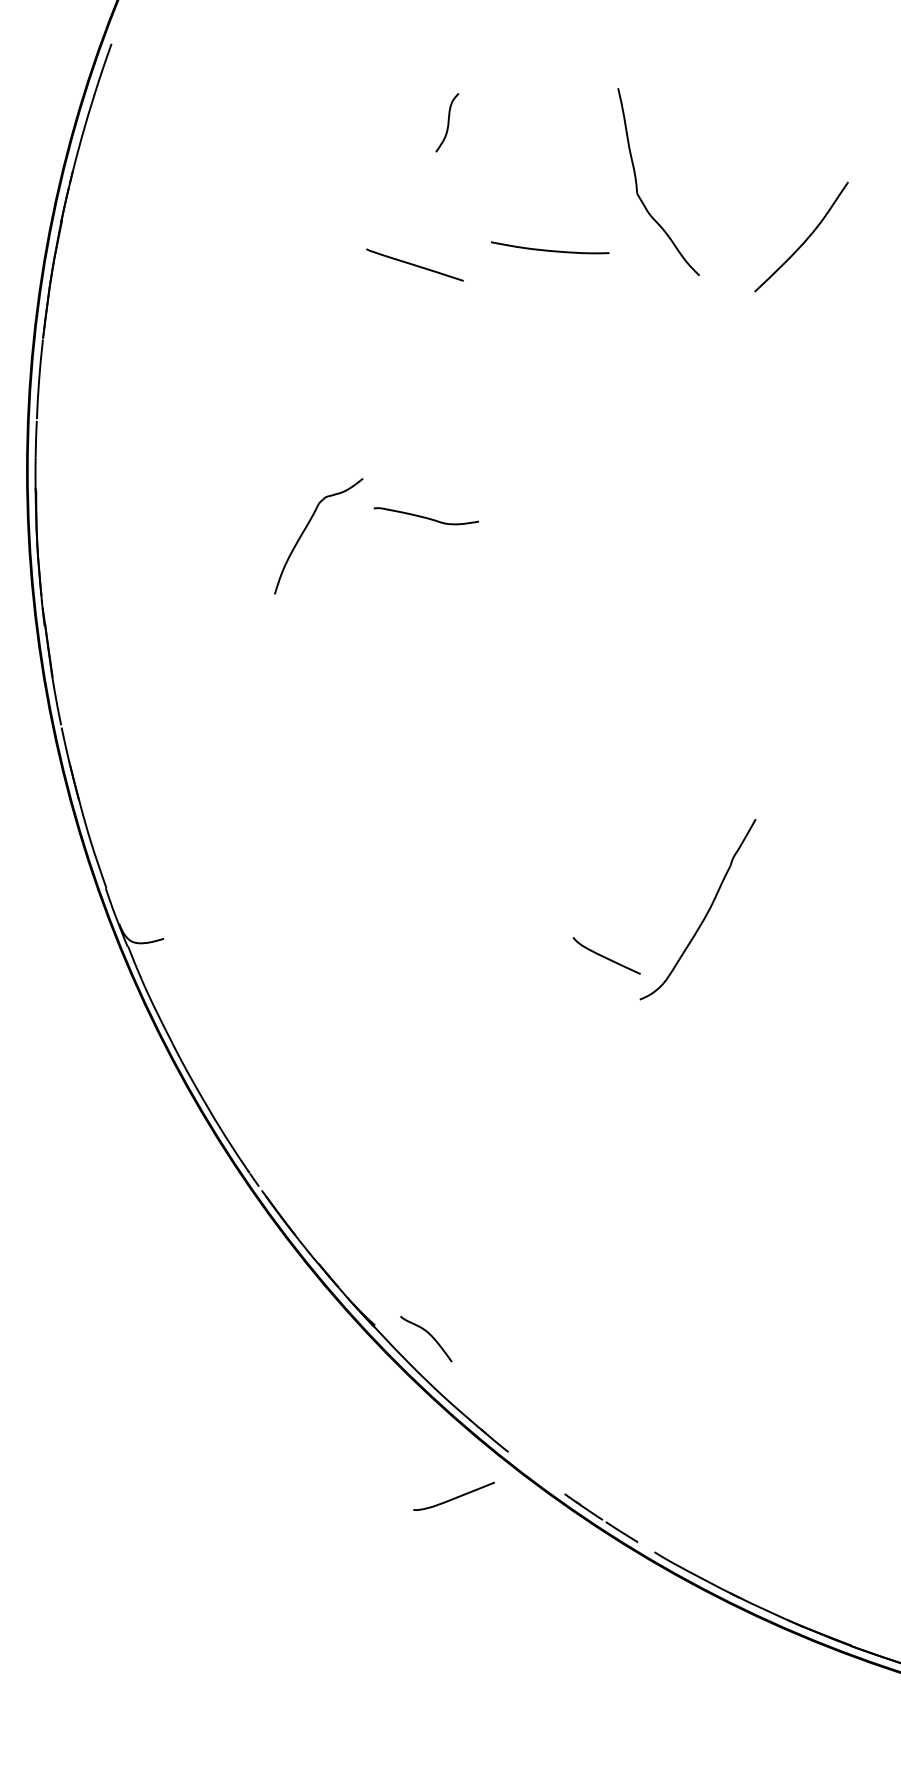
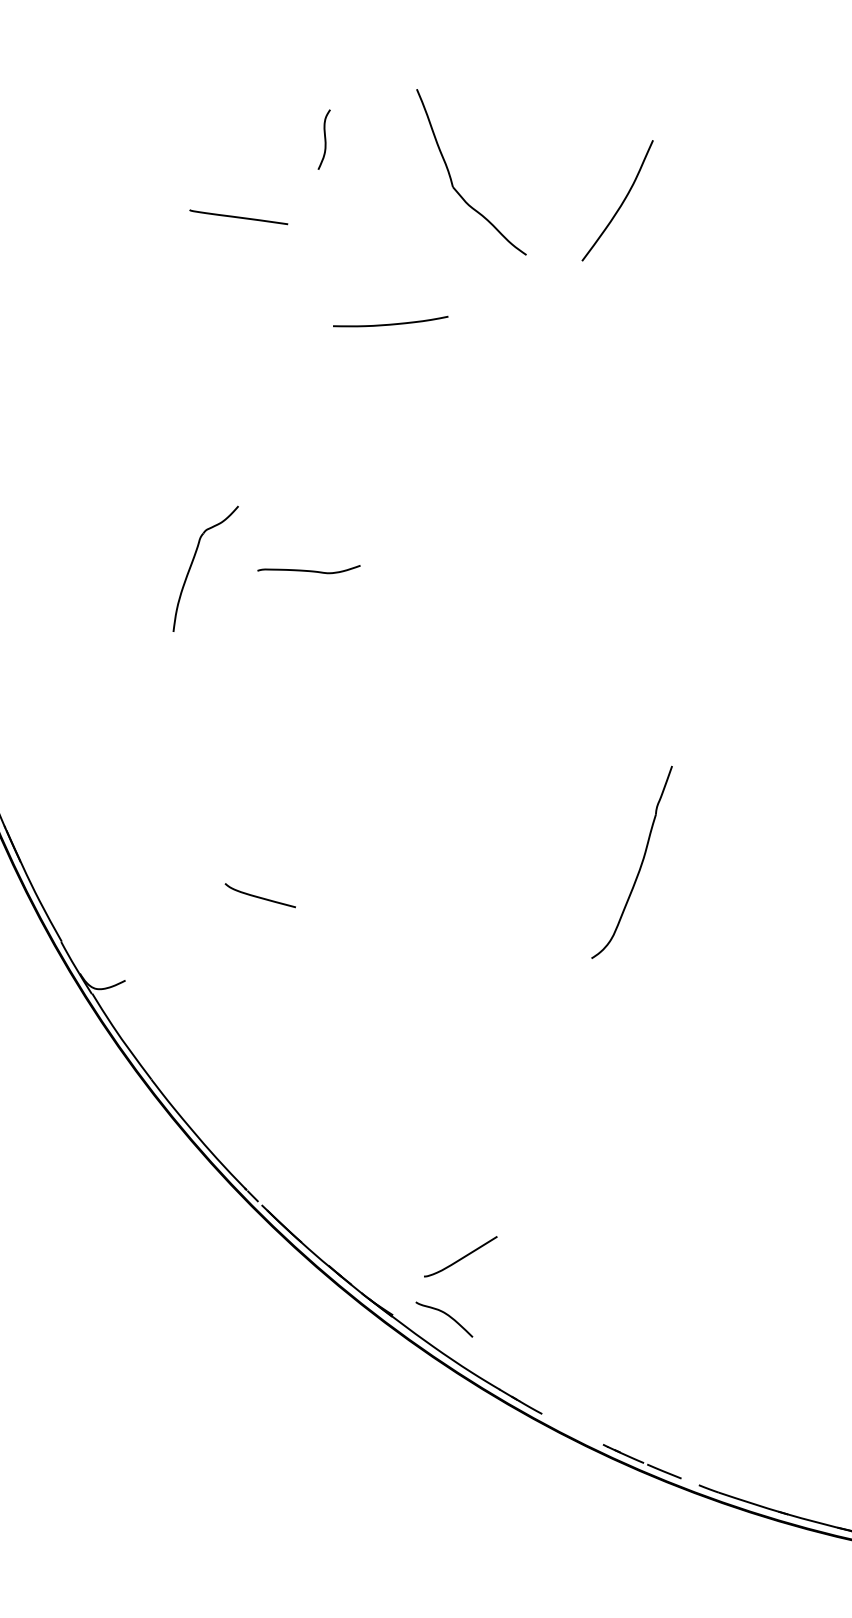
curve: (447, 122) -> (324, 139), moved
curve: (548, 249) -> (389, 323), moved
line: (414, 264) -> (238, 216), moved
curve: (425, 516) -> (308, 569), moved
curve: (605, 956) -> (259, 896), moved
curve: (454, 1497) -> (461, 1257), moved

